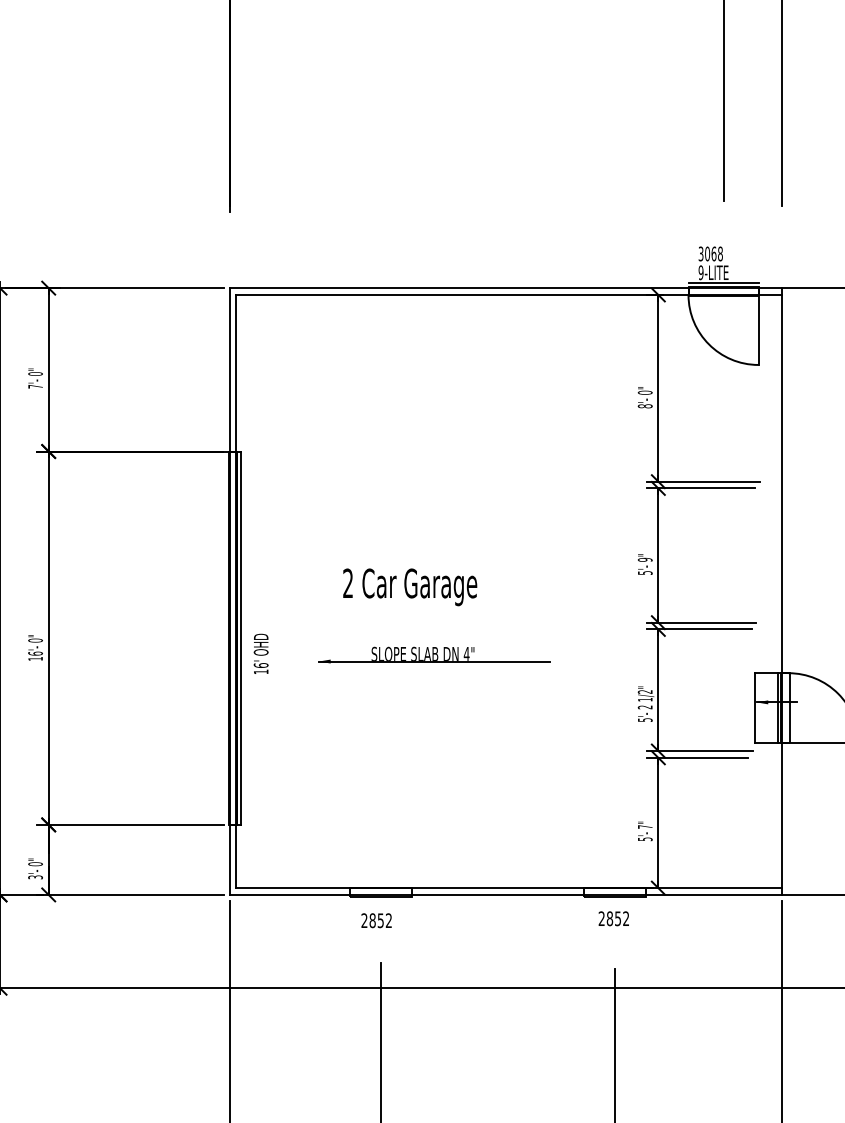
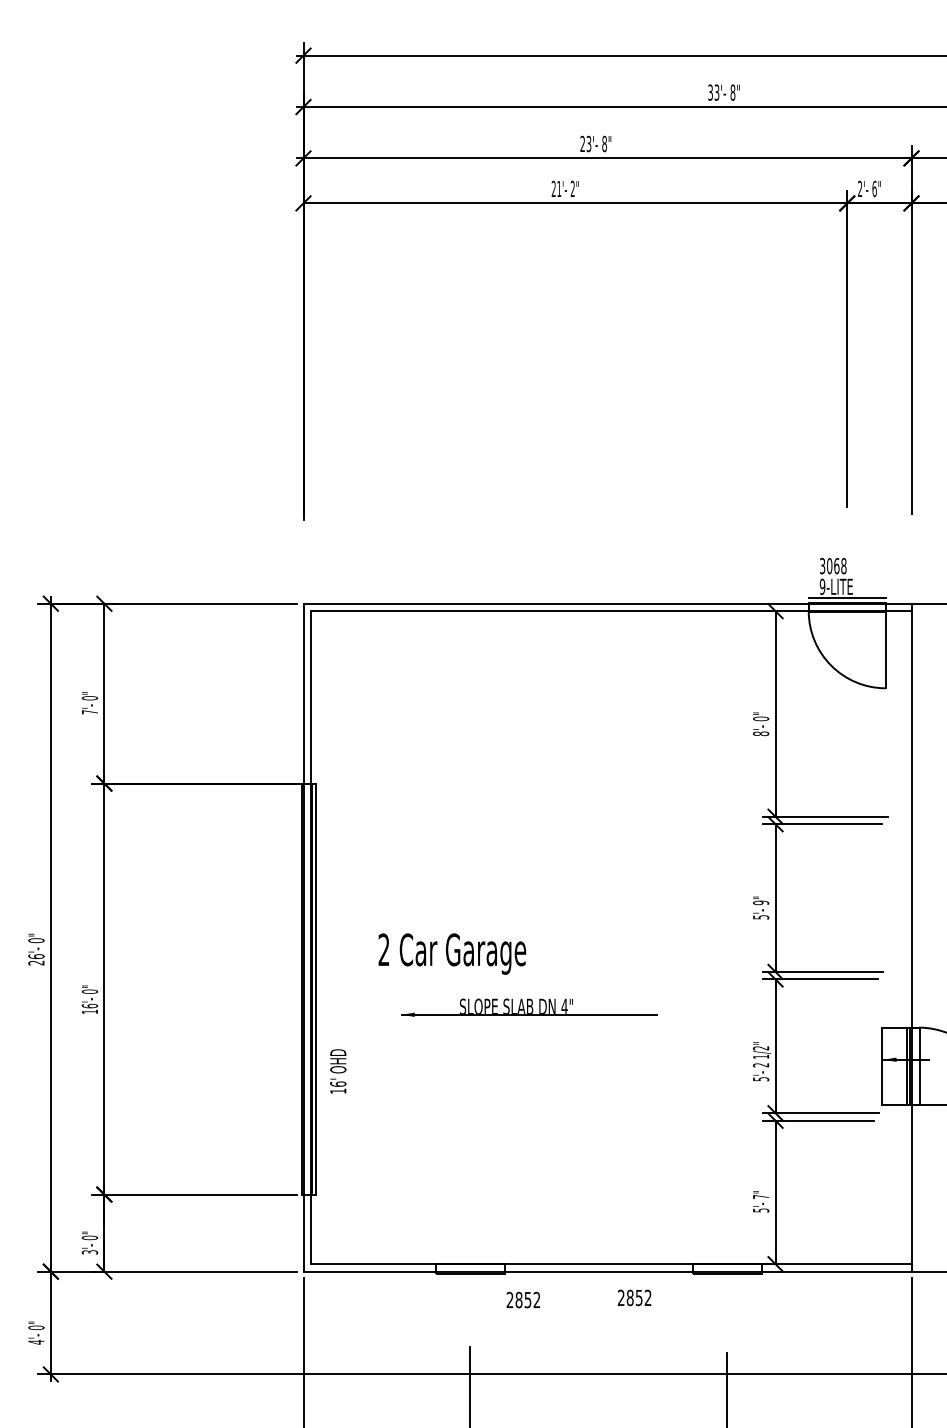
text: (410, 586) -> (452, 953), moved
text: (261, 654) -> (338, 1071), moved
text: (613, 918) -> (634, 1297), moved
text: (375, 920) -> (522, 1299), moved

